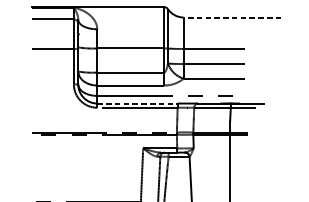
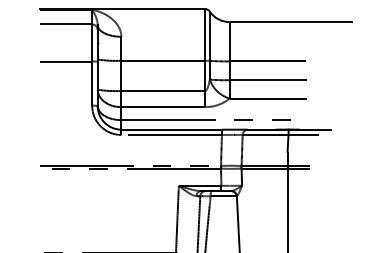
line: (232, 17) -> (290, 22), dashed -> solid
line: (138, 103) -> (172, 129), dashed -> solid

